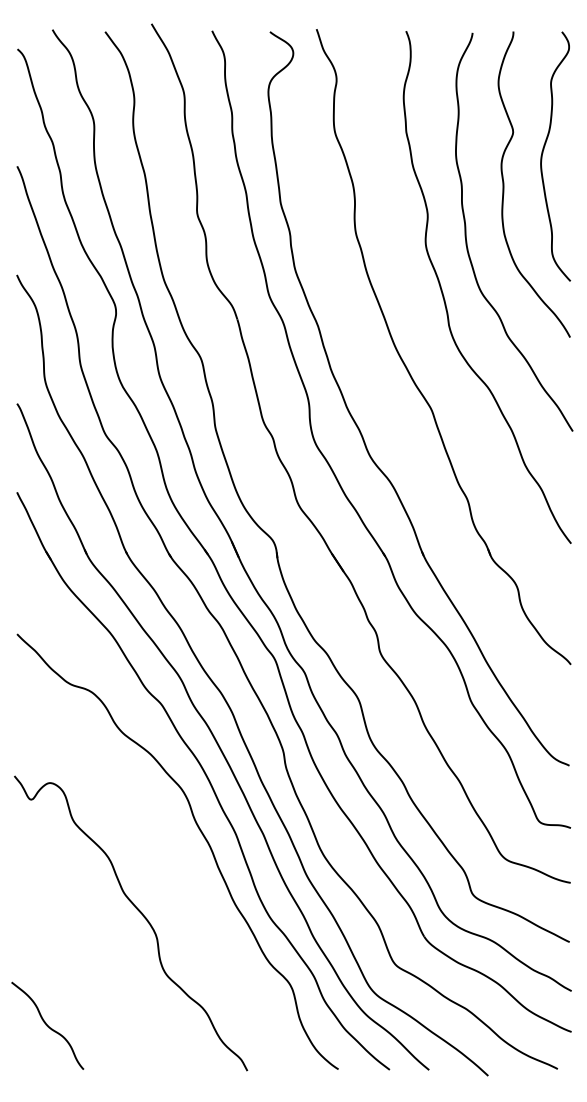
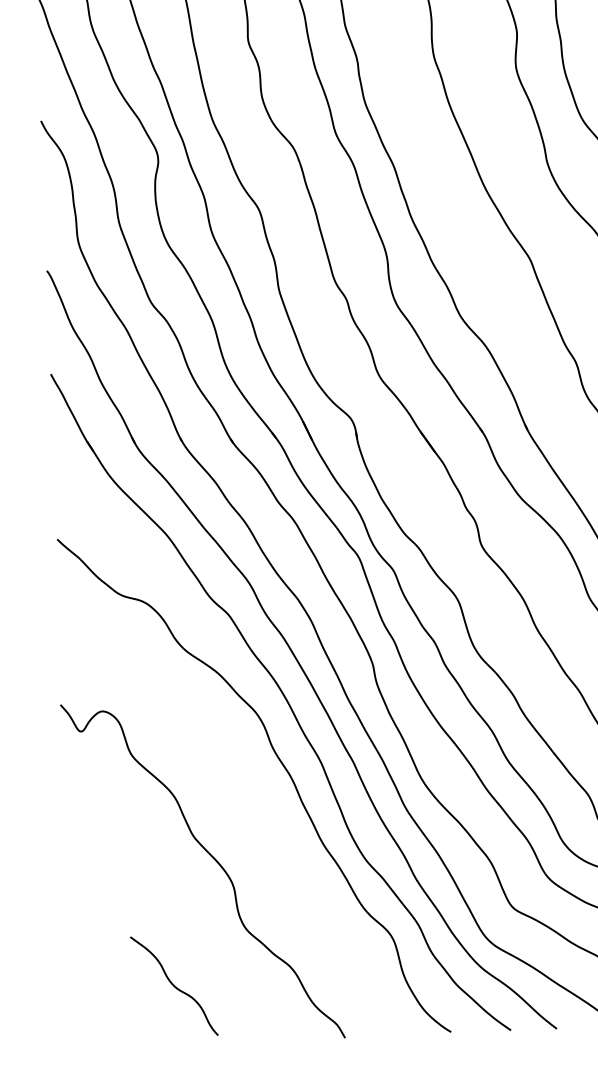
curve: (47, 1025) -> (174, 985), moved

